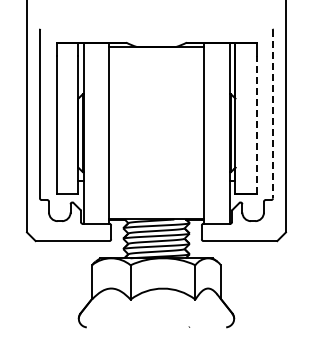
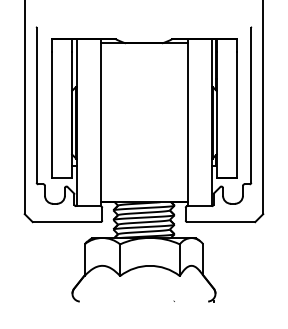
line: (273, 114) -> (251, 105), dashed -> solid
line: (257, 124) -> (237, 114), dashed -> solid

